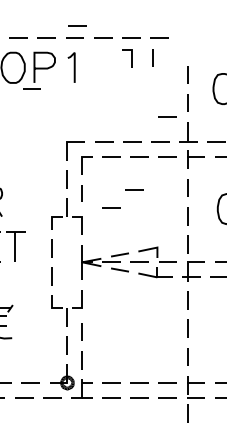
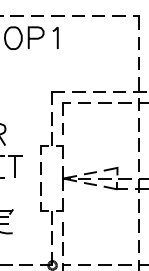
line: (77, 25) -> (59, 7), removed
line: (152, 57) -> (113, 30), removed
line: (131, 58) -> (139, 22), moved
line: (31, 88) -> (26, 53), removed
line: (167, 116) -> (124, 73), removed
line: (134, 189) -> (100, 125), removed
line: (111, 207) -> (84, 138), removed

